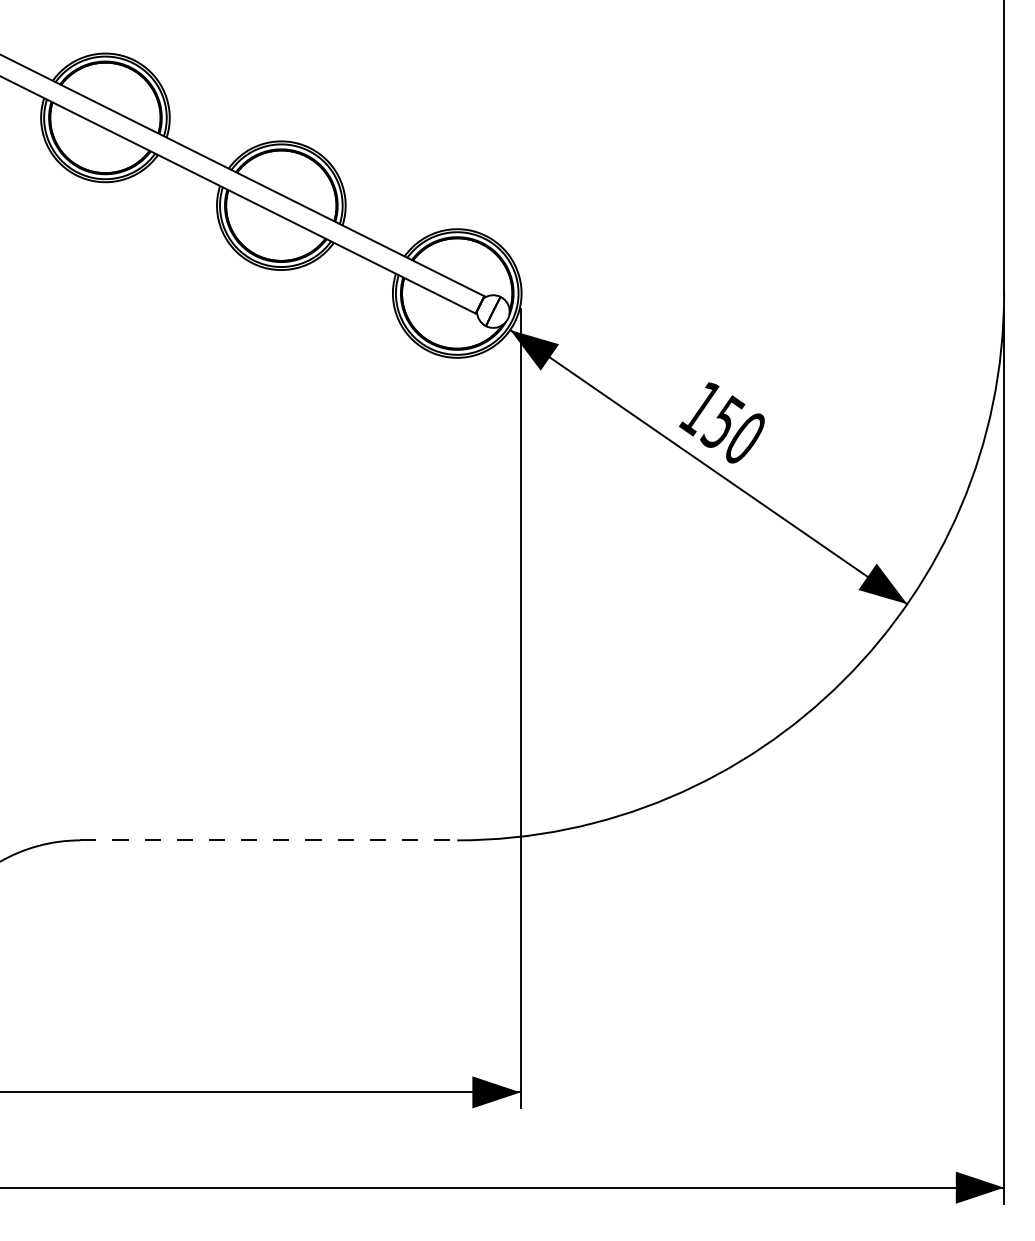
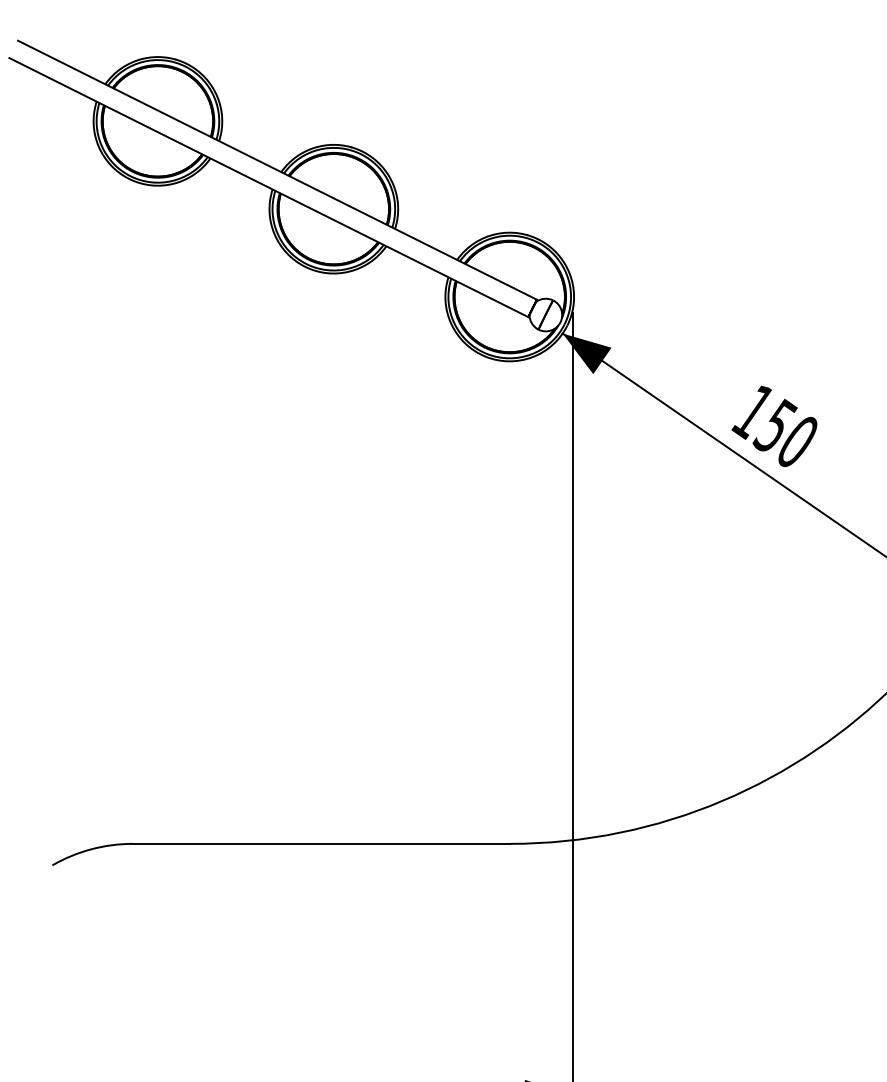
line: (269, 840) -> (322, 843), dashed -> solid

